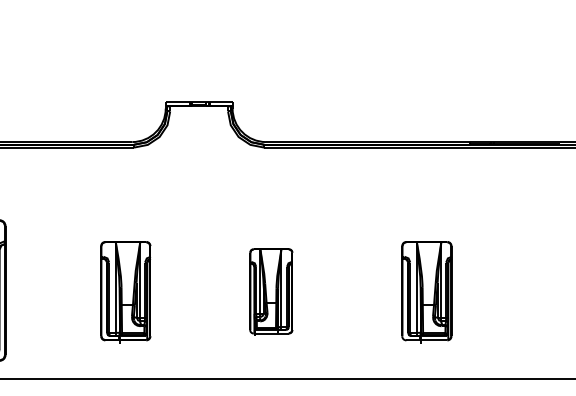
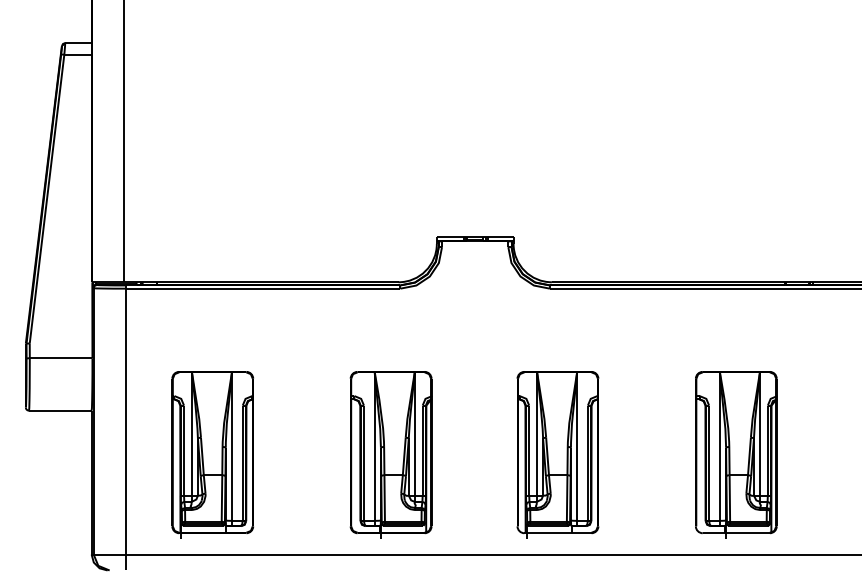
part: (125, 292) -> (390, 454), size x1.43
part: (270, 292) -> (557, 454), size x1.67
part: (427, 292) -> (736, 454), size x1.43

